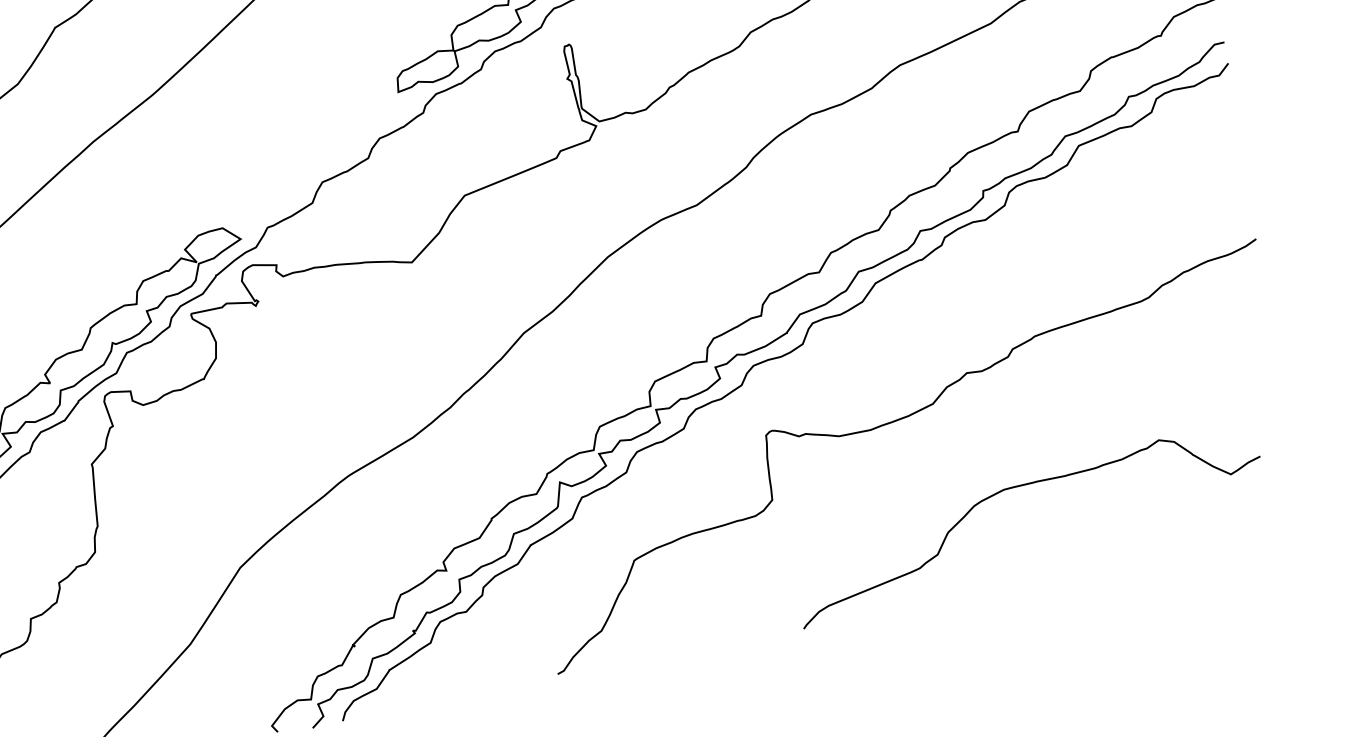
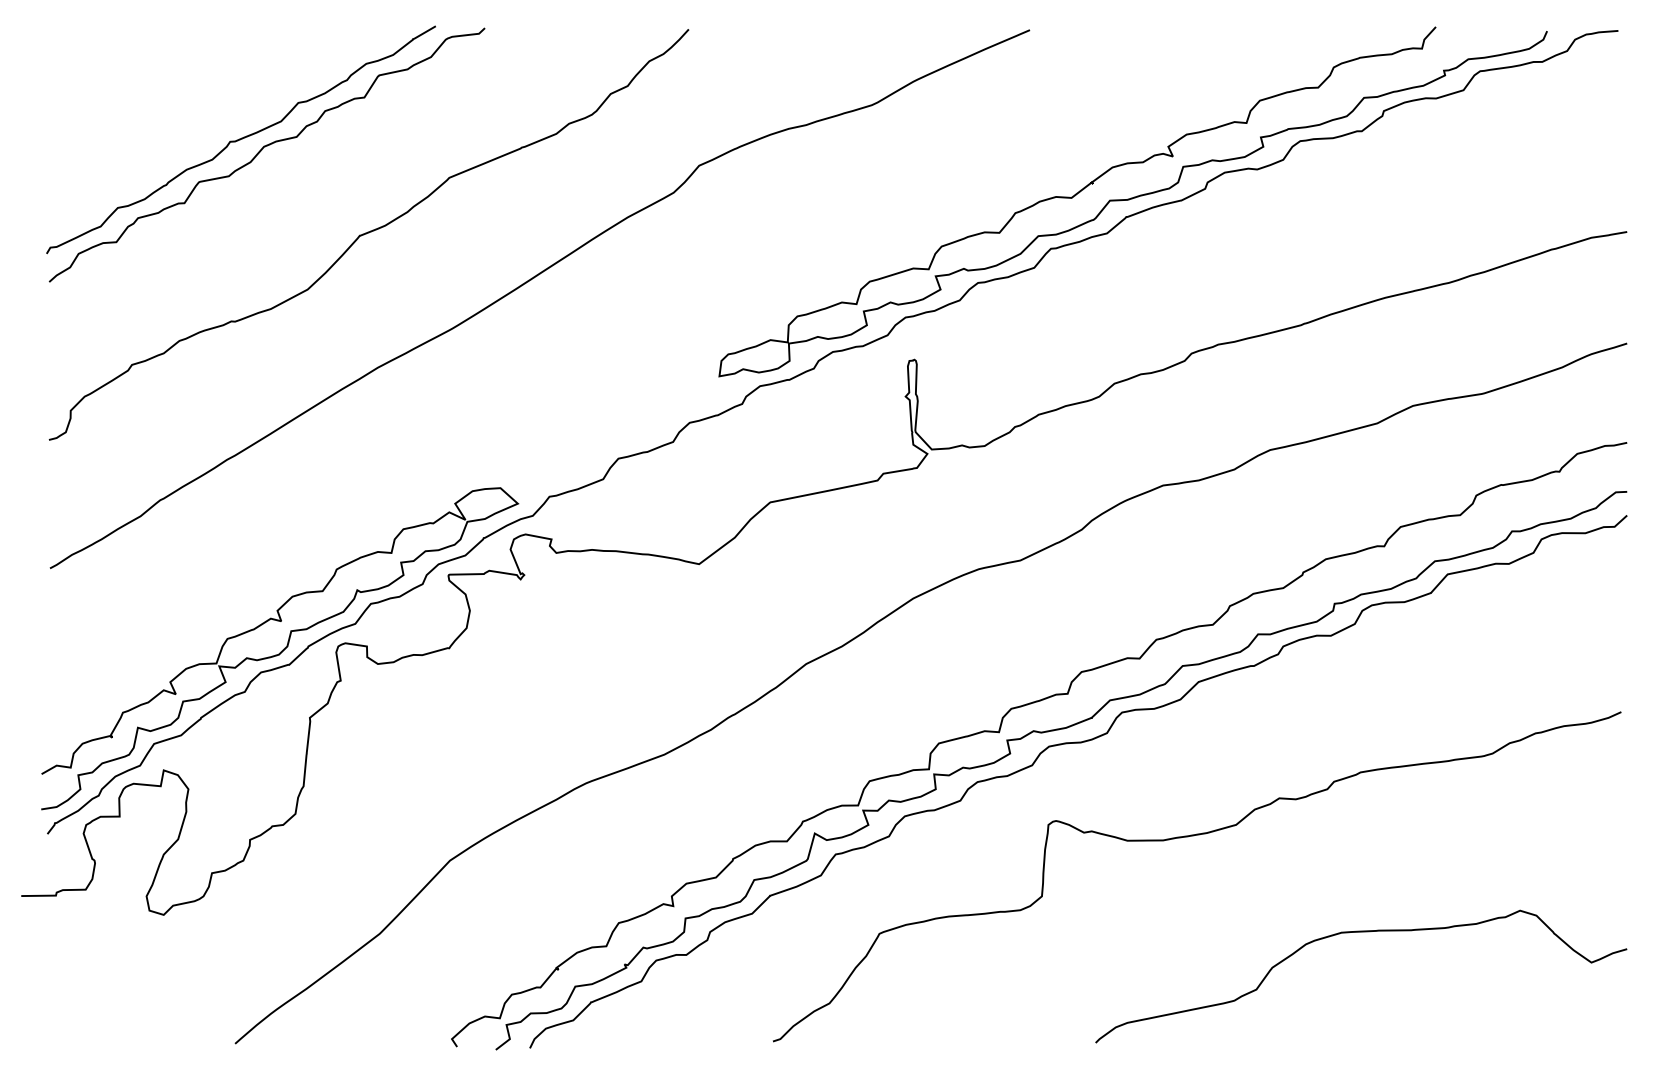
curve: (1021, 486) -> (1361, 932), moved

